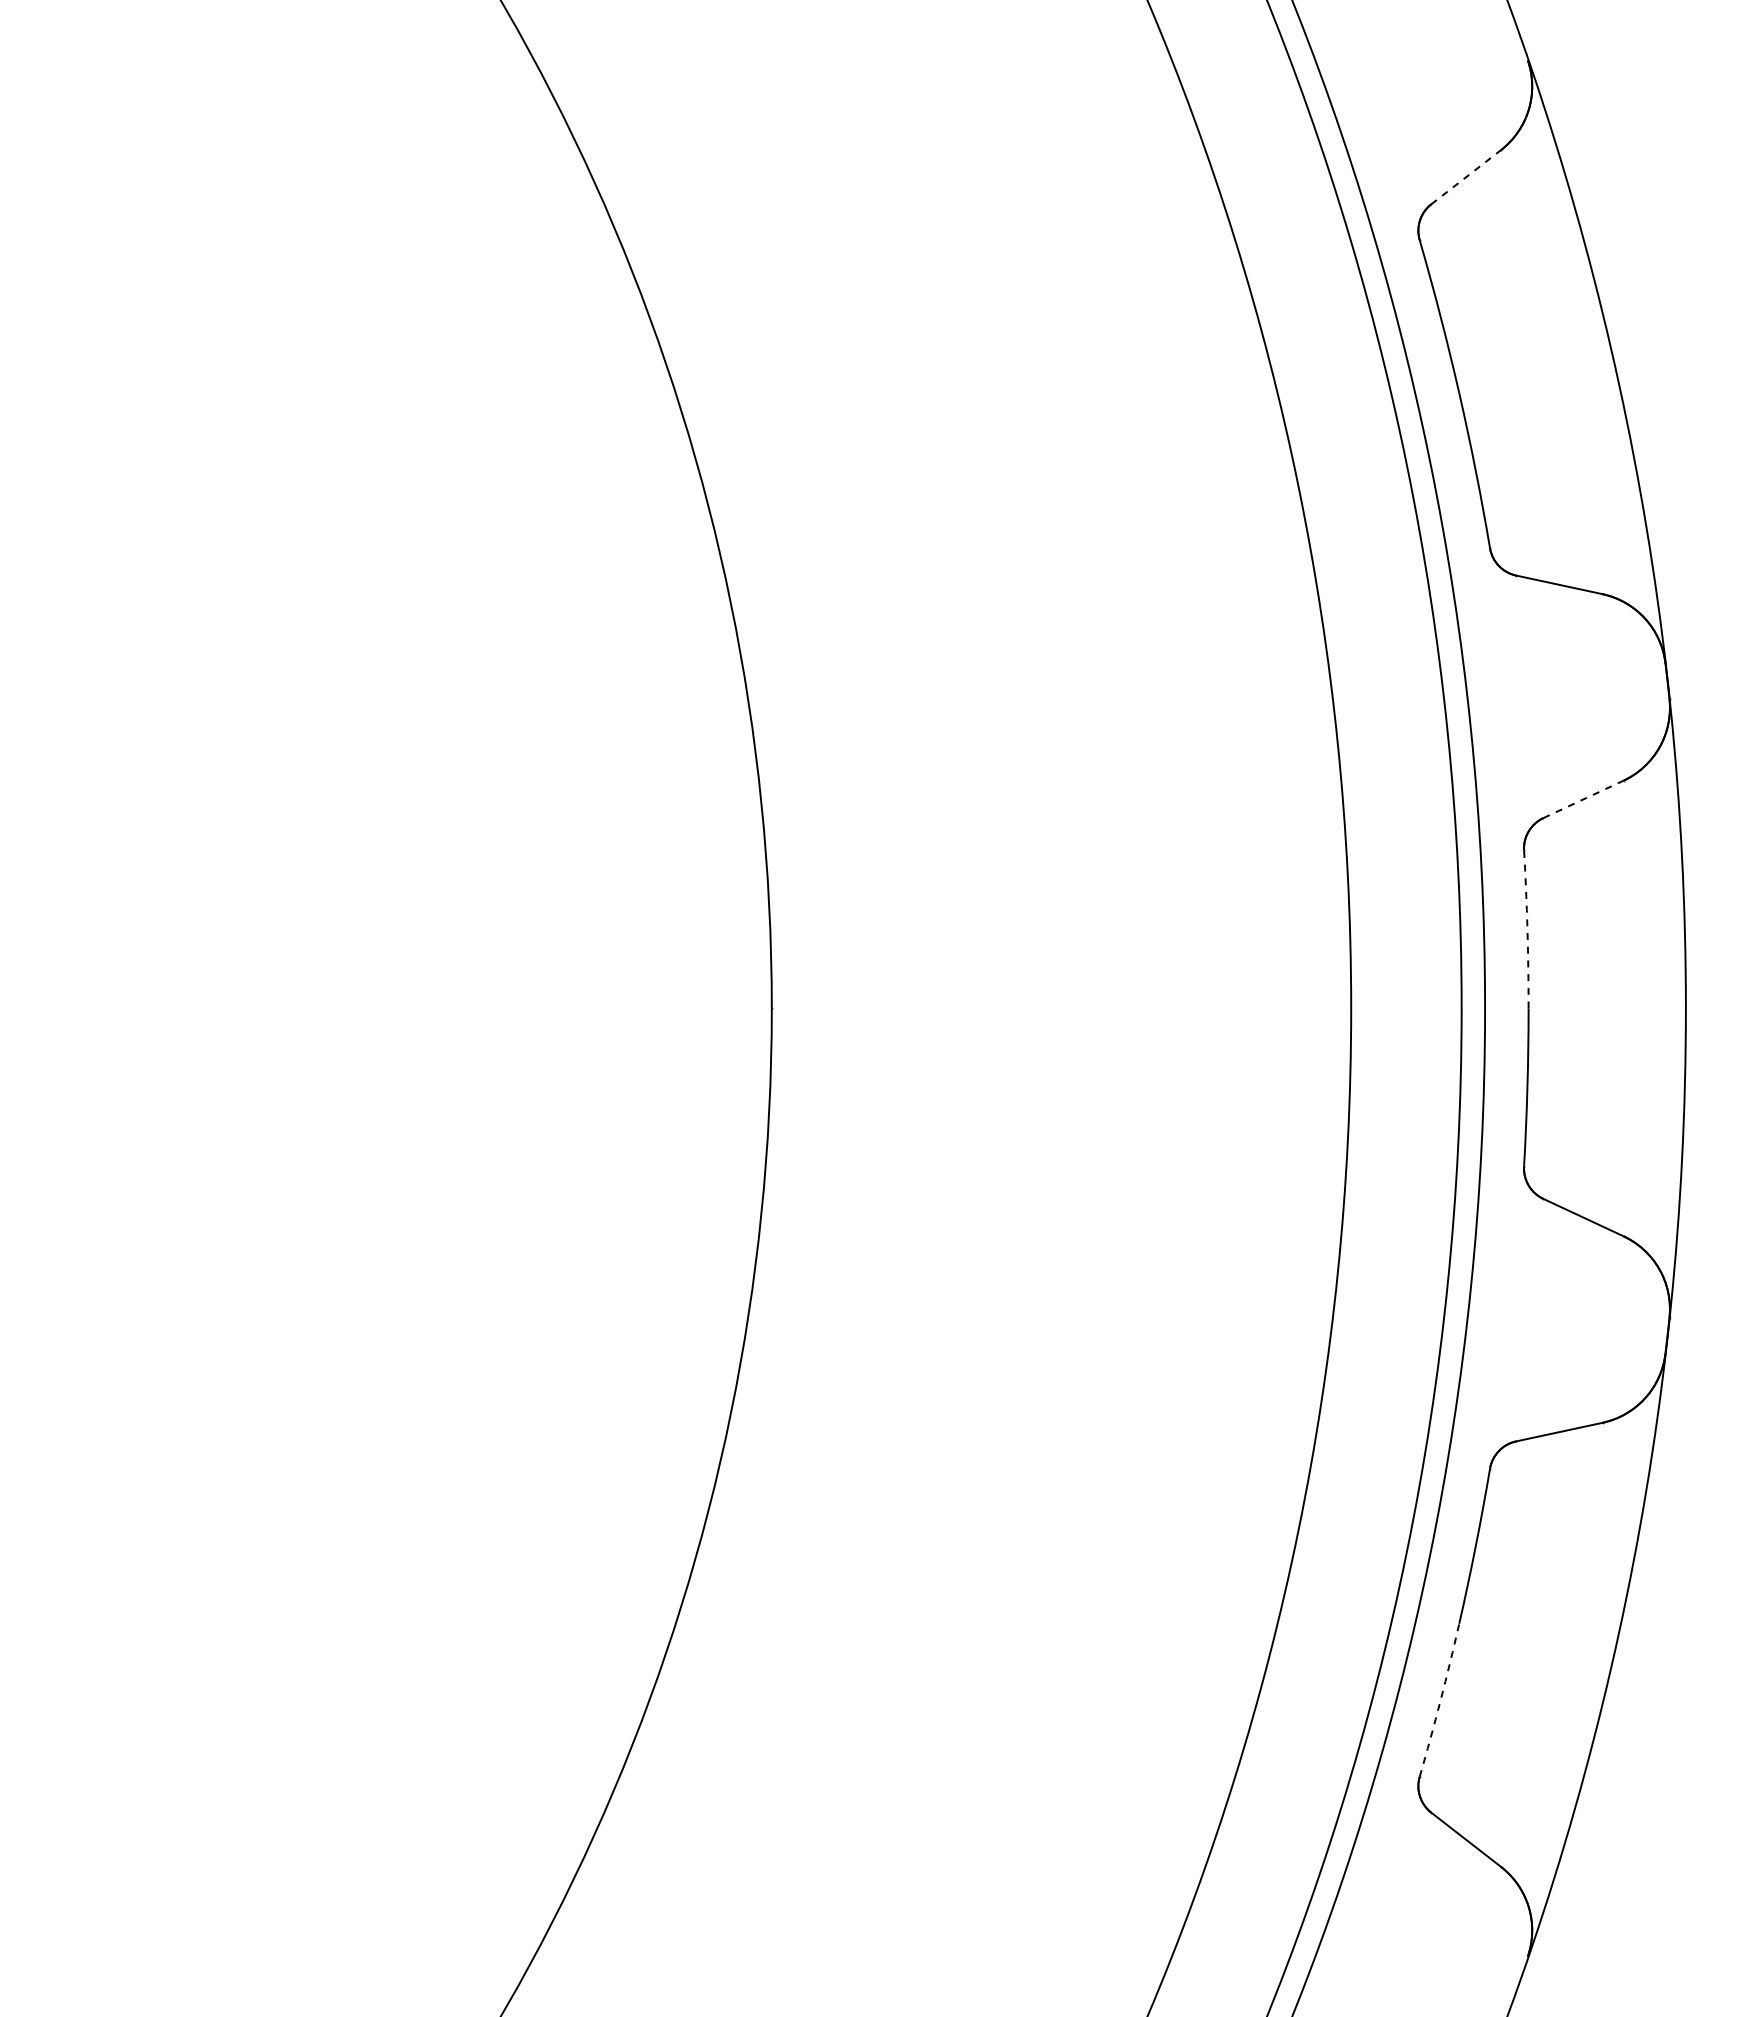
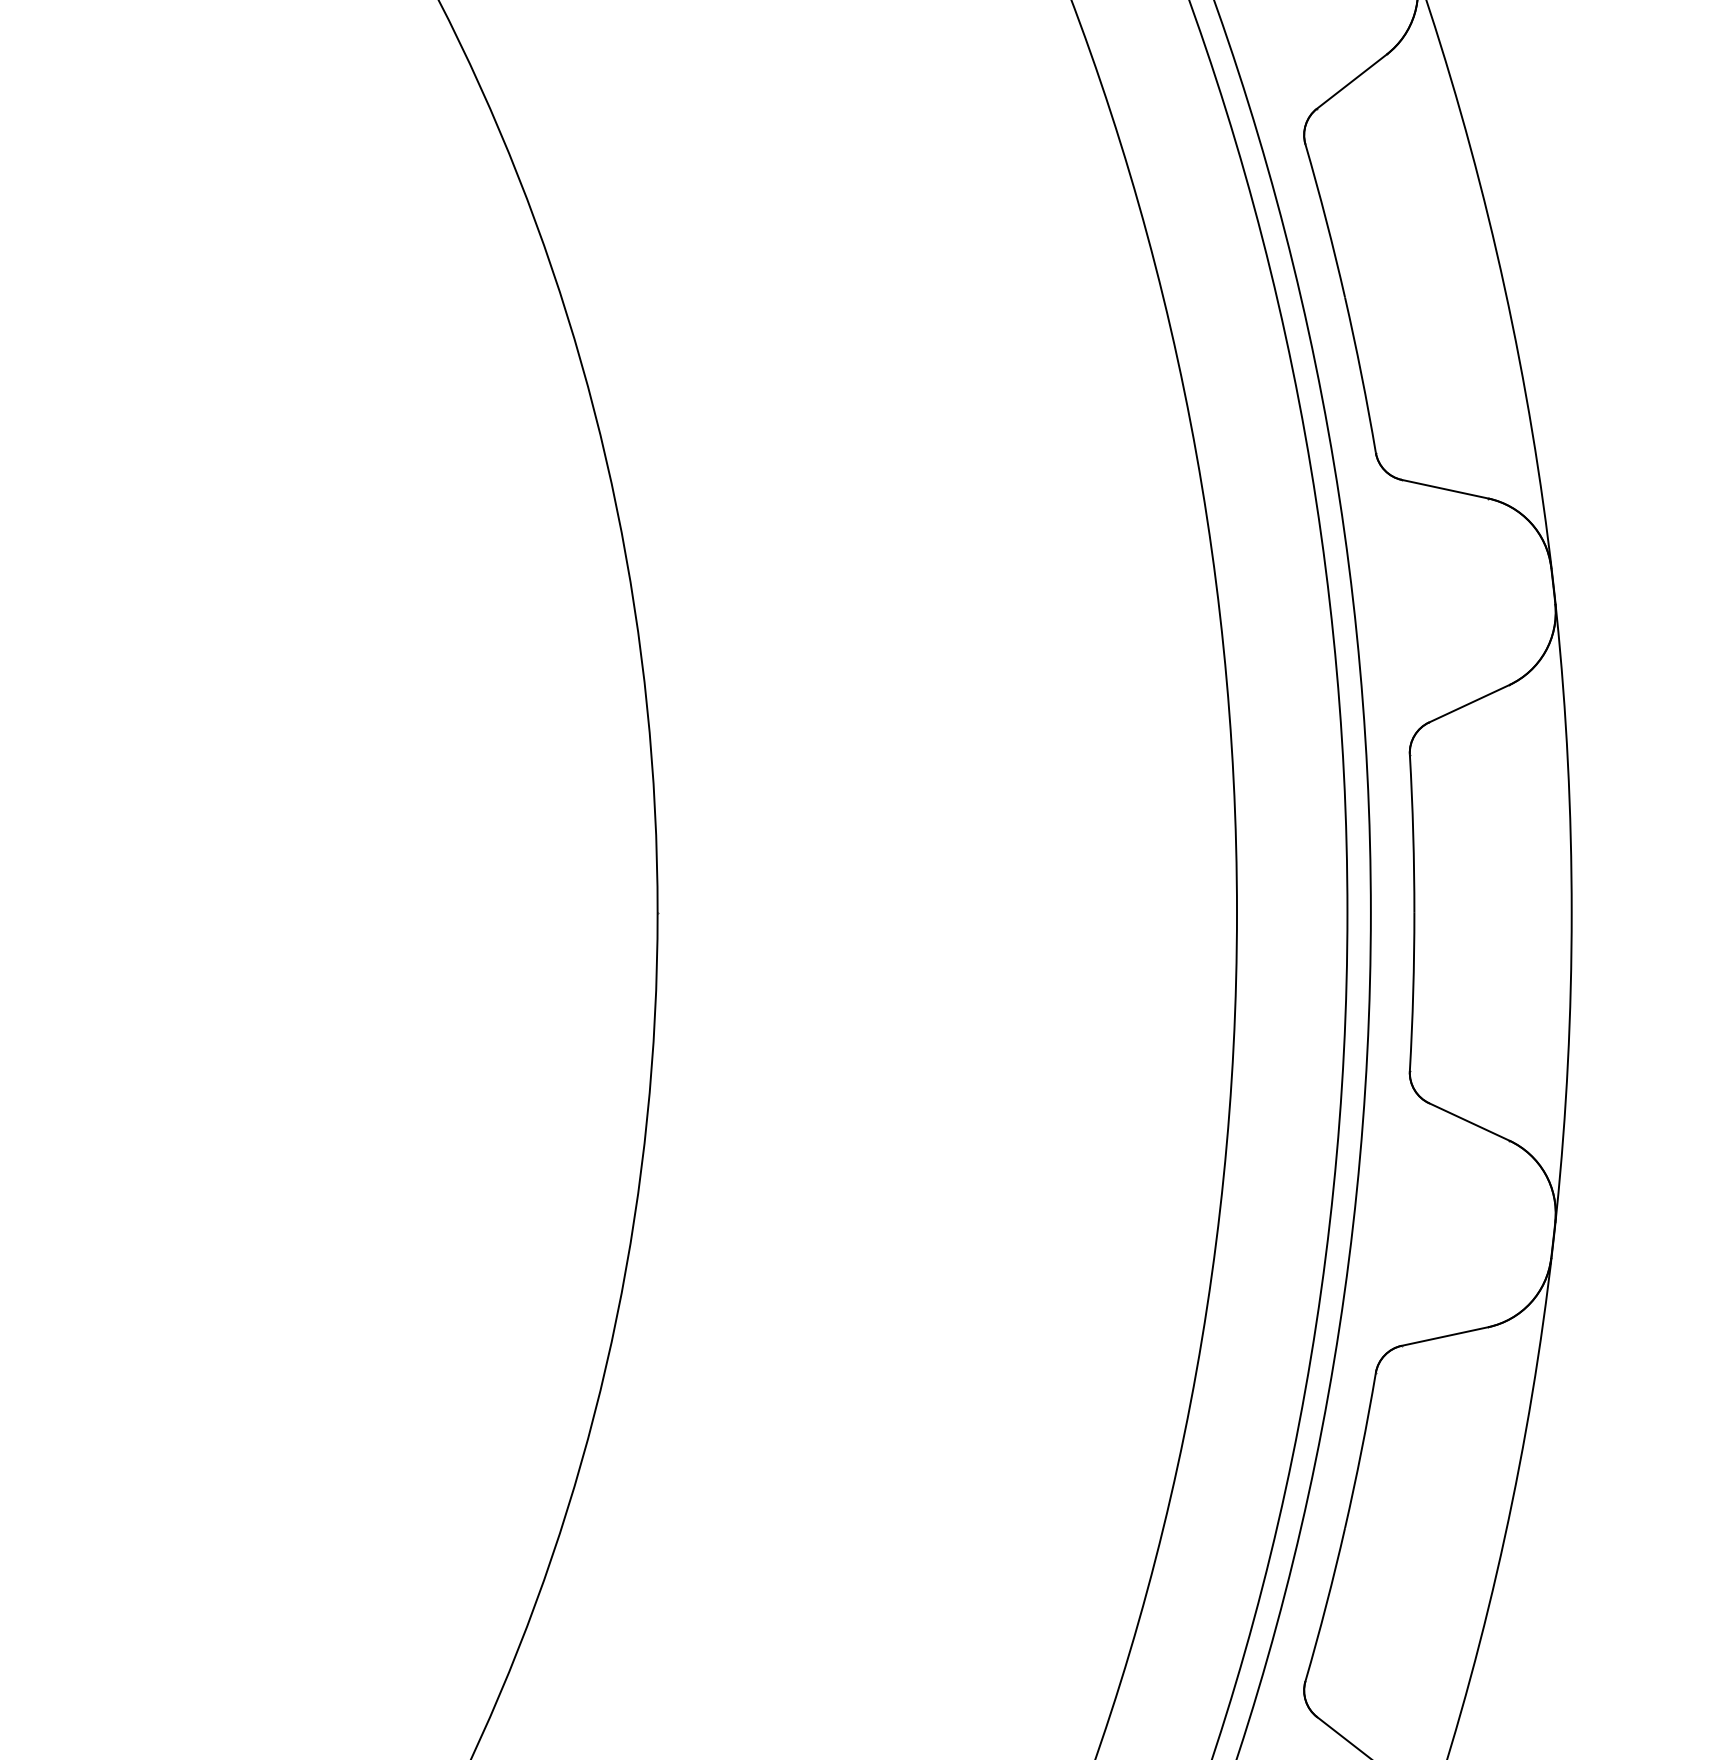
line: (1466, 176) -> (1352, 80), dashed -> solid
line: (1583, 799) -> (1469, 703), dashed -> solid
arc: (1527, 929) -> (1413, 833), dashed -> solid
arc: (1440, 1700) -> (1326, 1604), dashed -> solid

